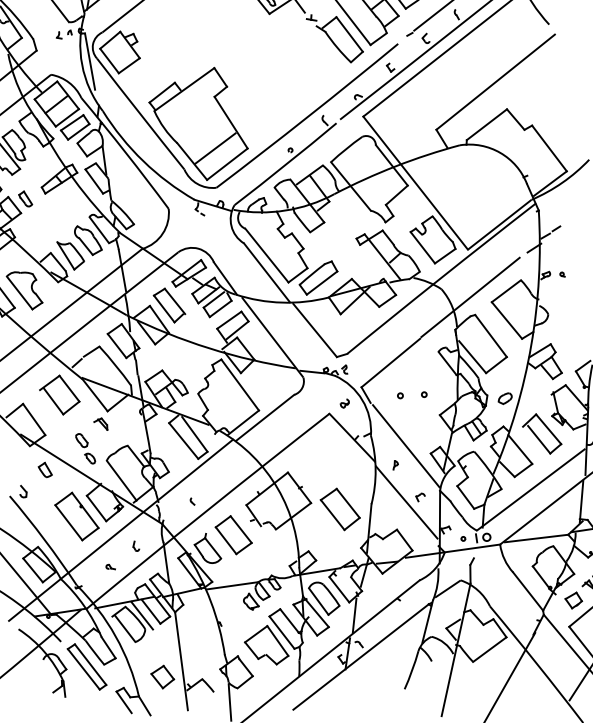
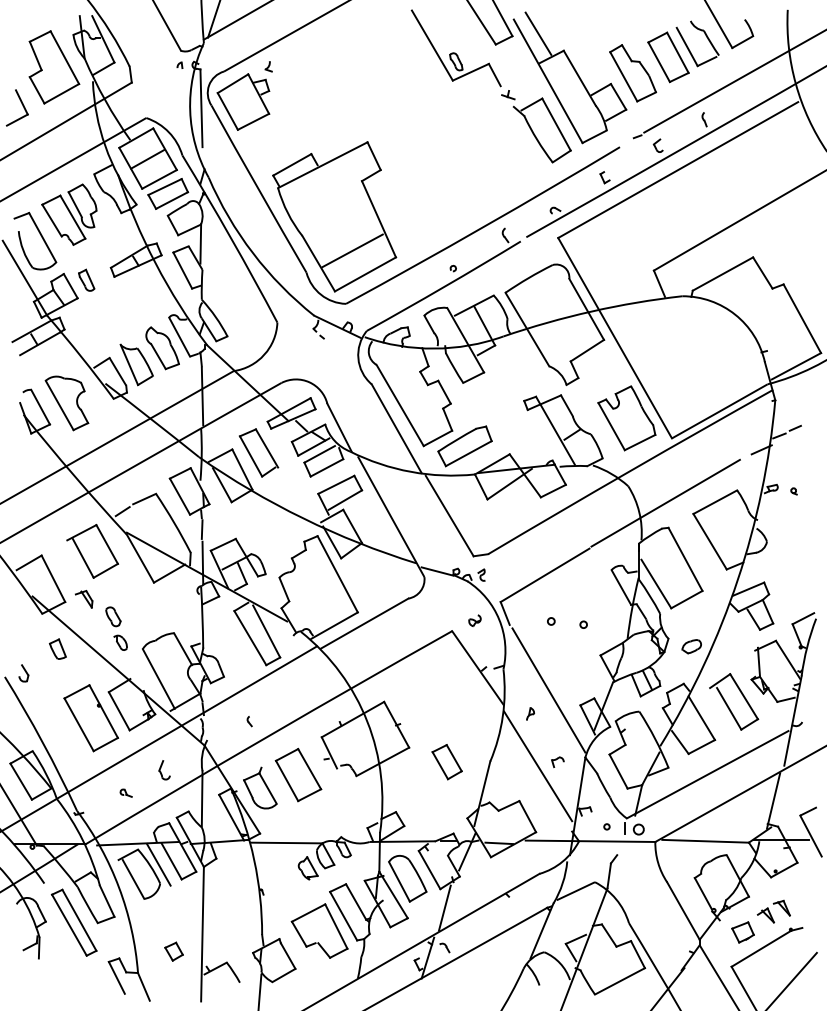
part: (58, 35) -> (268, 66), moved
part: (101, 424) -> (84, 599), moved
part: (339, 509) -> (446, 761), size x0.6
part: (135, 545) -> (164, 769), size x1.4
part: (162, 676) -> (173, 951), size x0.6

